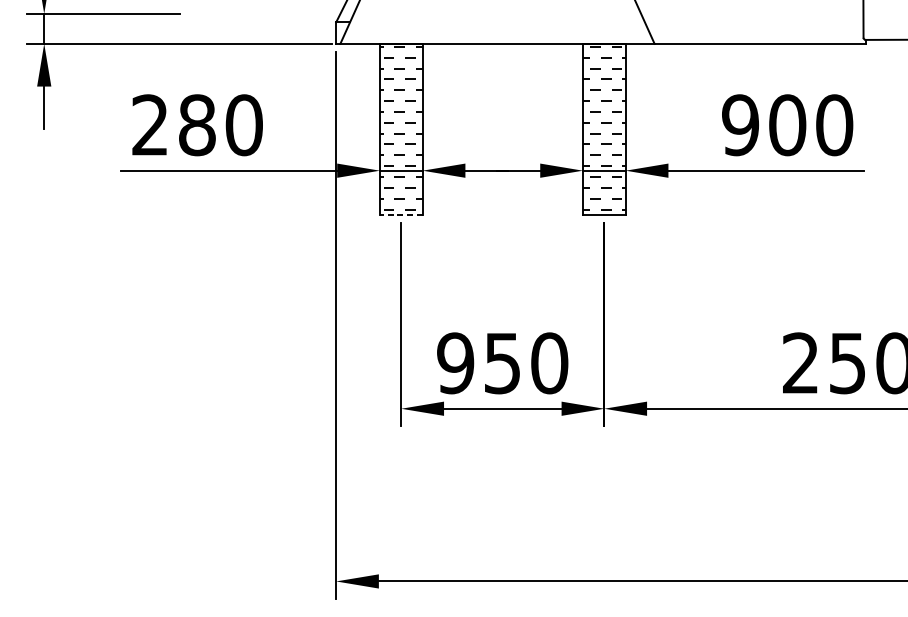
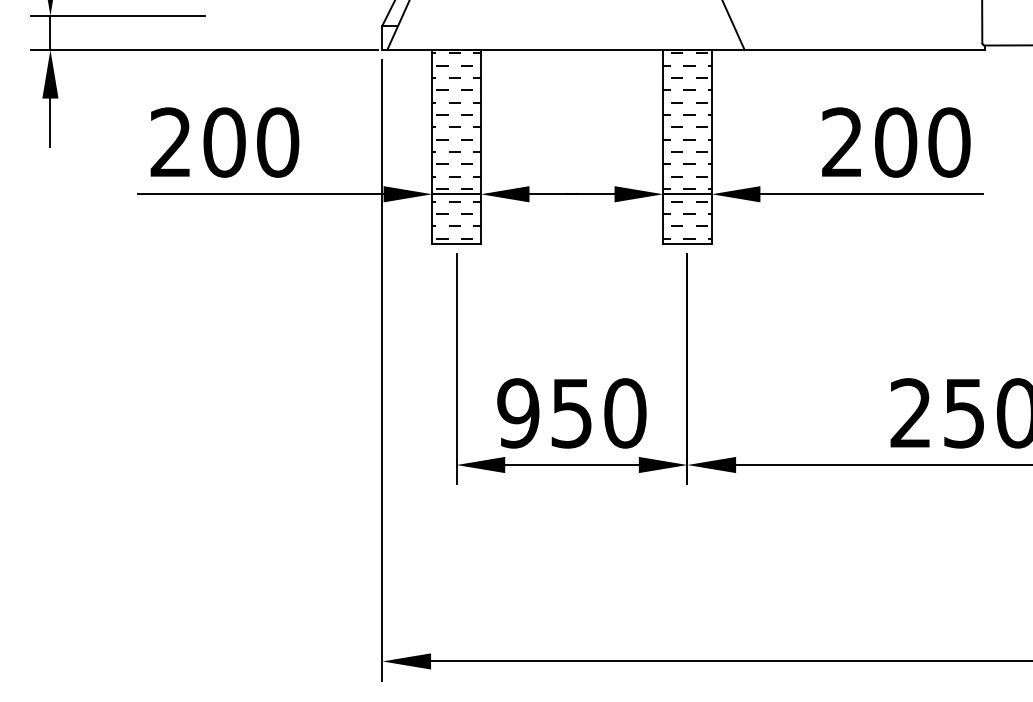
text: (197, 125) -> (224, 142), 280 -> 200
text: (740, 125) -> (842, 142), 900 -> 200
line: (401, 214) -> (456, 244), dashed -> solid

